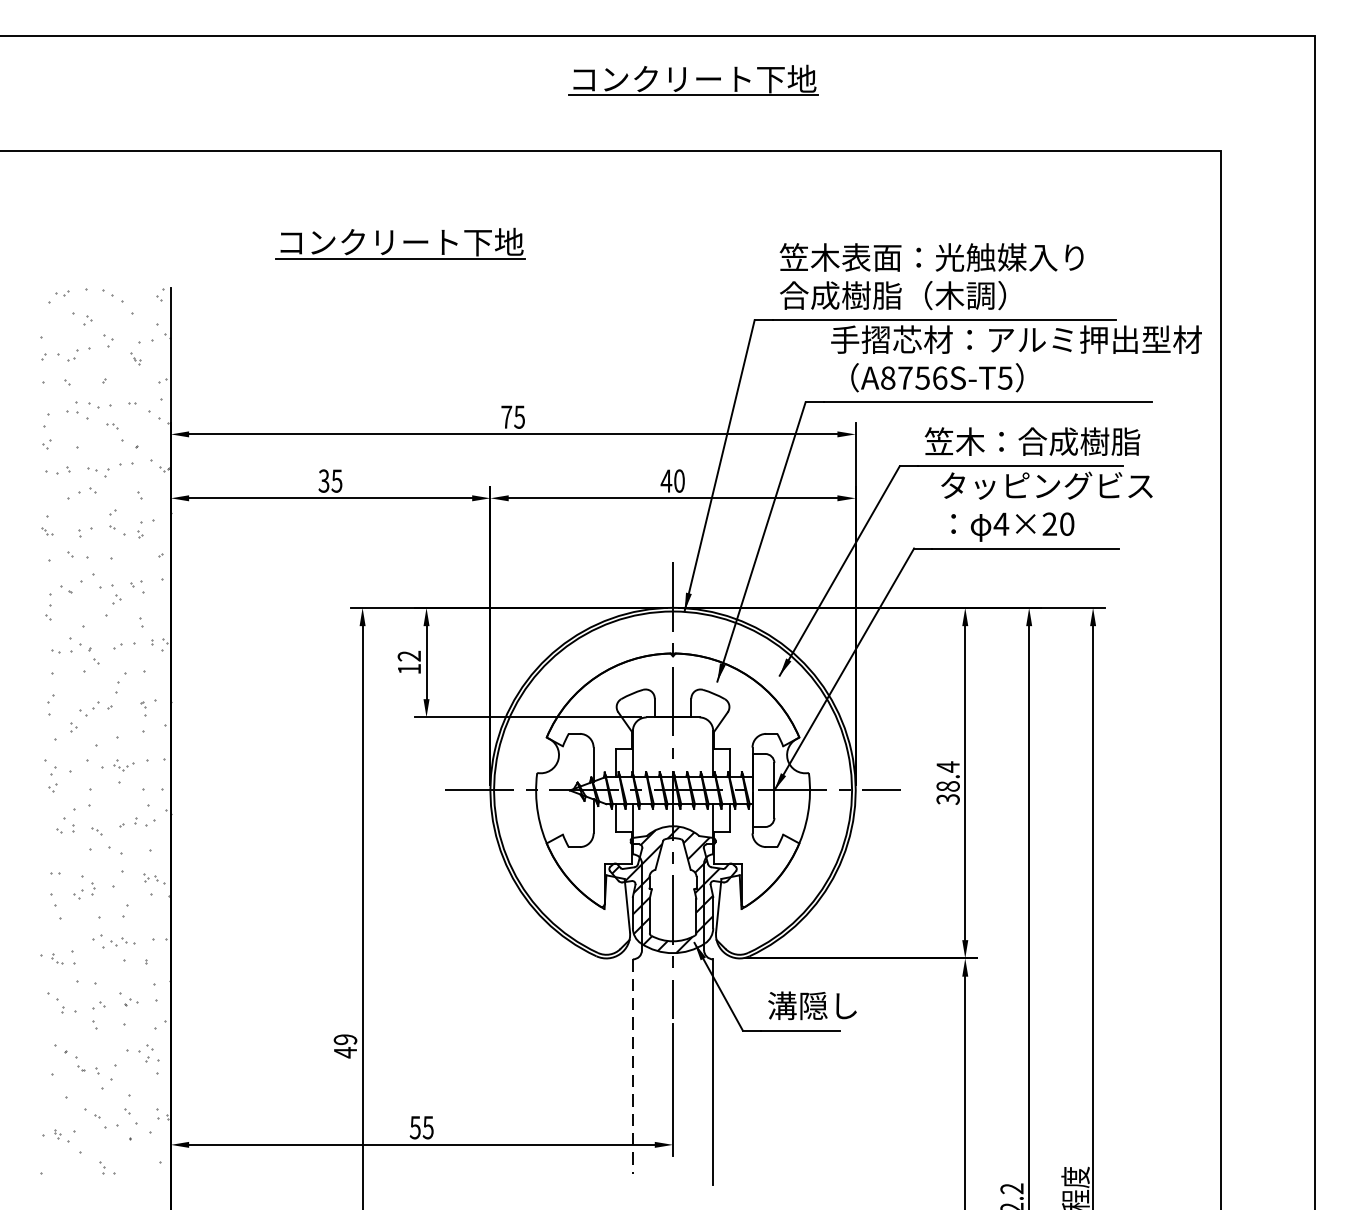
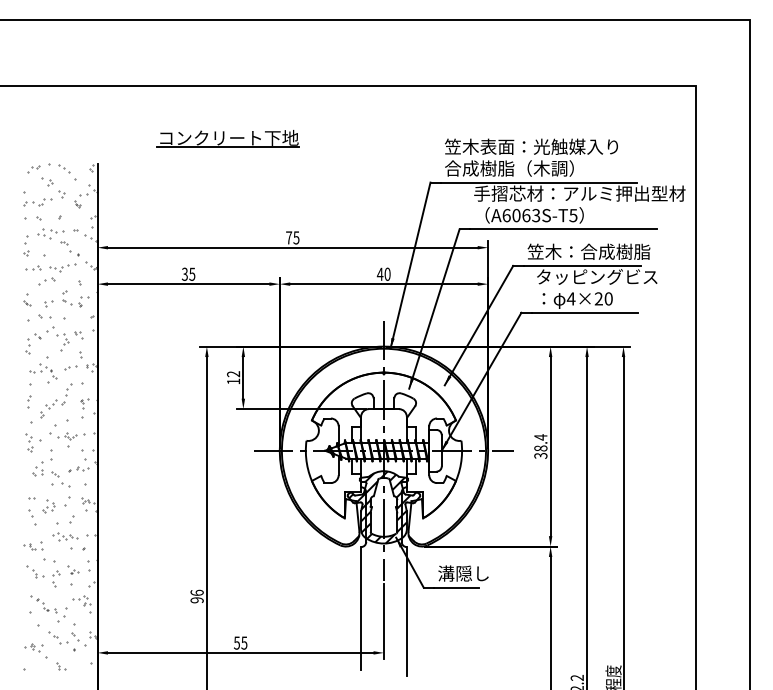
part: (691, 79) -> (394, 45), removed
text: (914, 377) -> (521, 215), A8756S-T5 -> A6063S-T5
text: (344, 1045) -> (196, 596), 49 -> 96
line: (633, 1067) -> (361, 608), dashed -> solid

